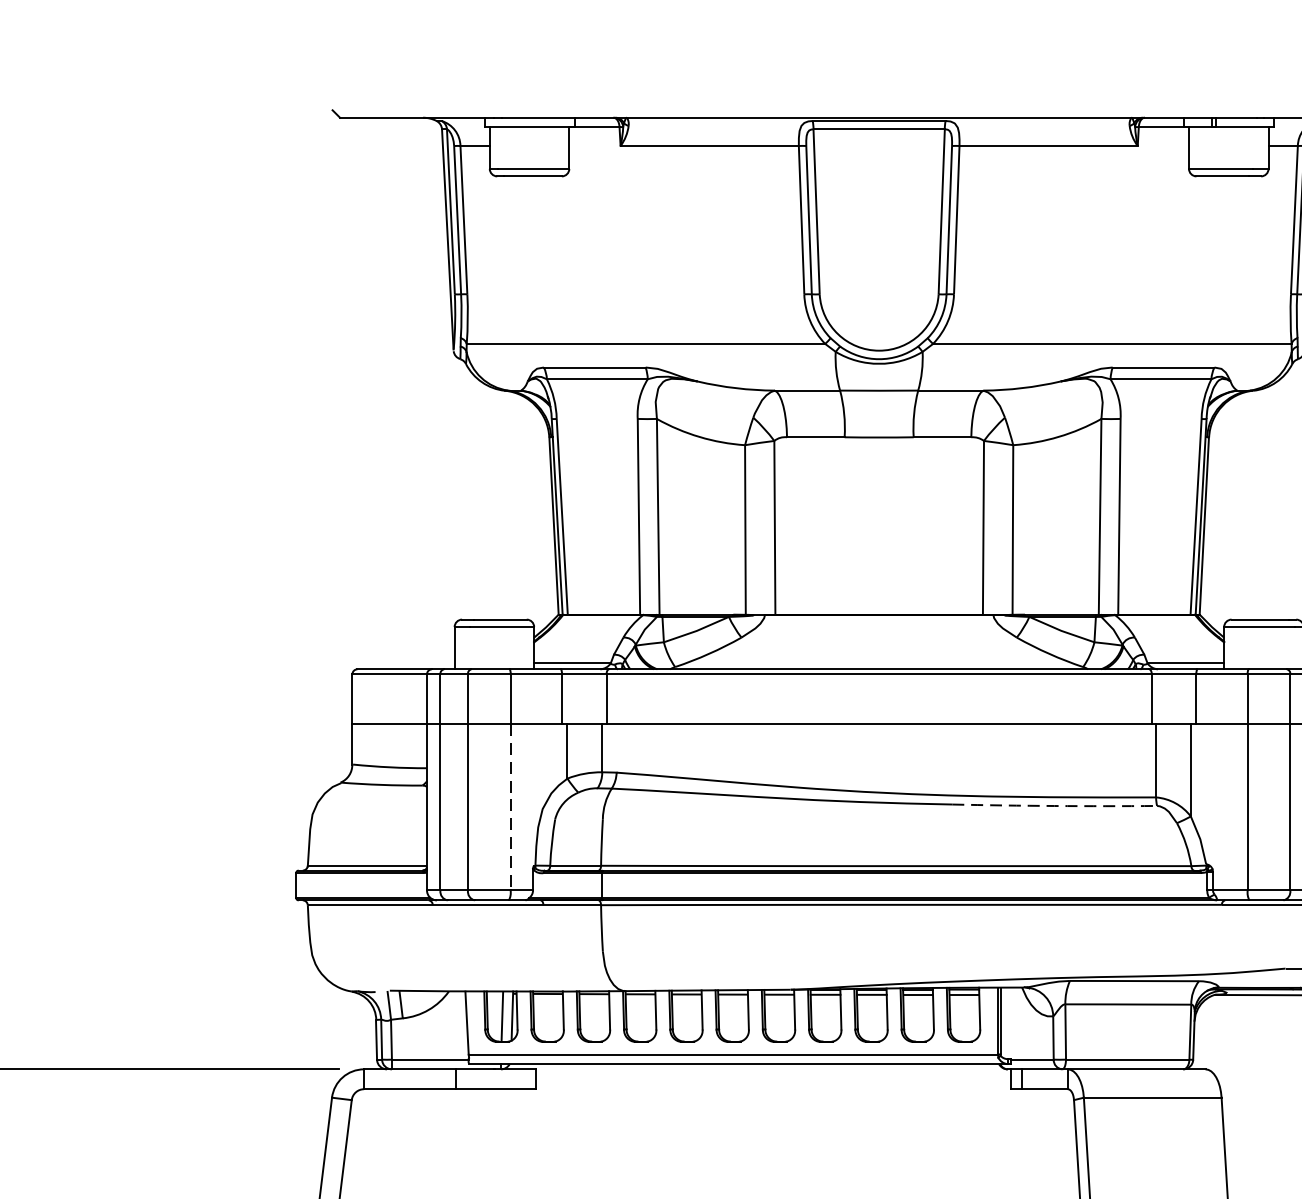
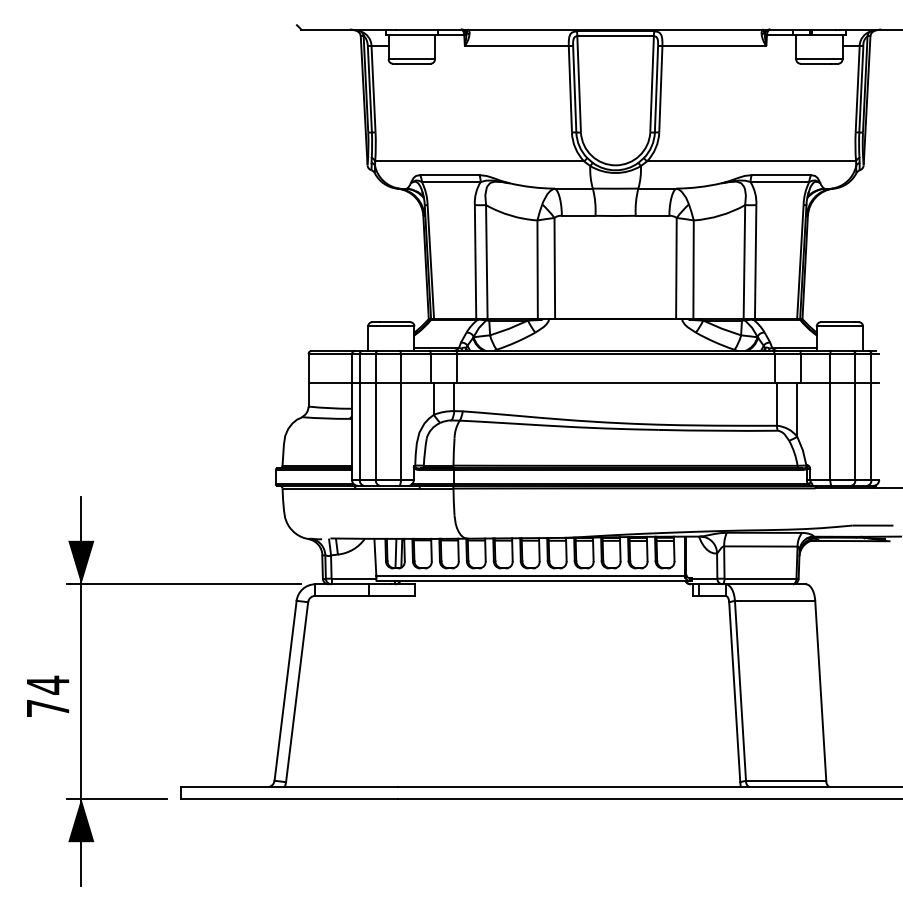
arc: (1053, 805) -> (717, 430), dashed -> solid
line: (510, 807) -> (400, 431), dashed -> solid

